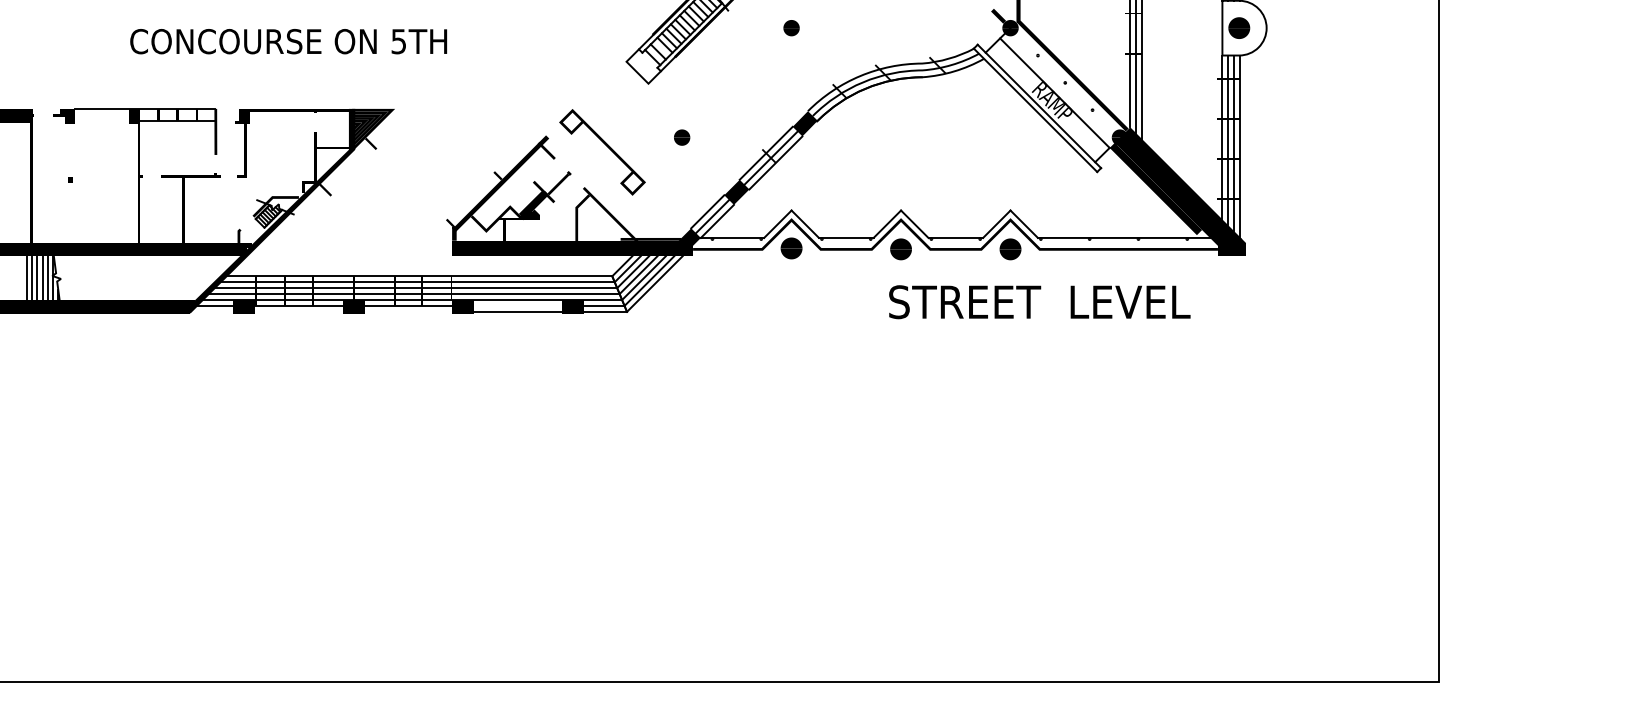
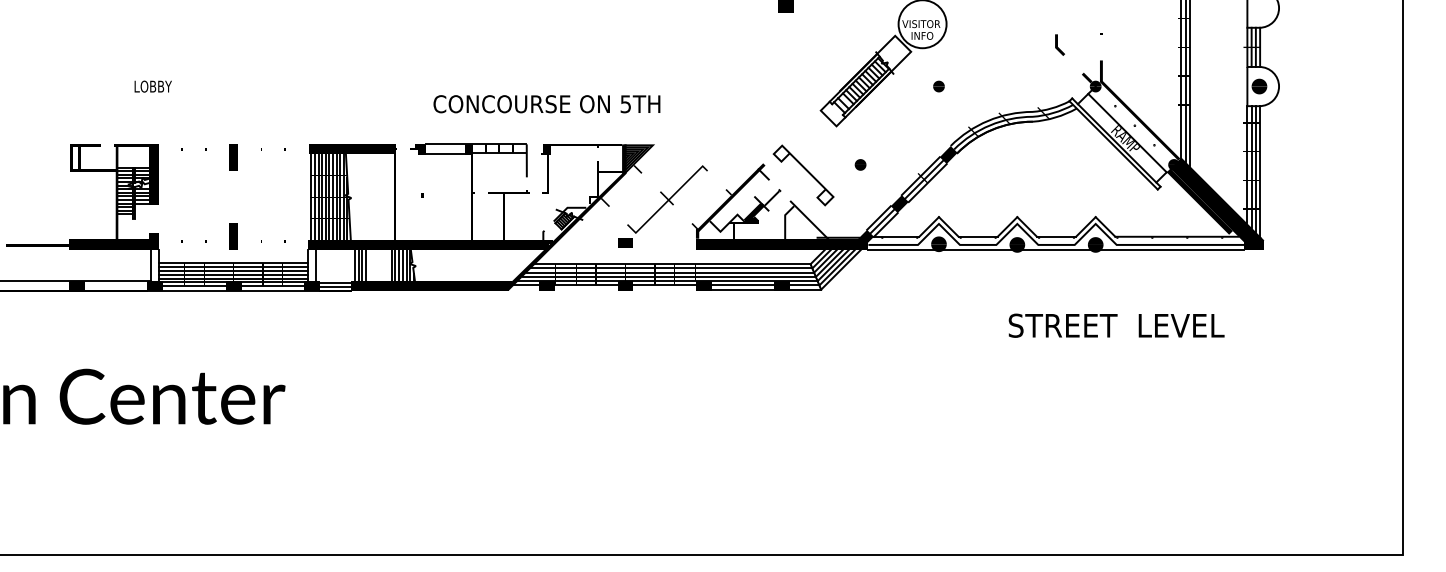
text: (288, 42) -> (546, 104), moved
line: (100, 123) -> (444, 154), added
part: (405, 195) -> (662, 206), added
line: (955, 255) -> (1056, 249), added
text: (1039, 301) -> (1116, 325), moved
line: (517, 306) -> (742, 285), added

